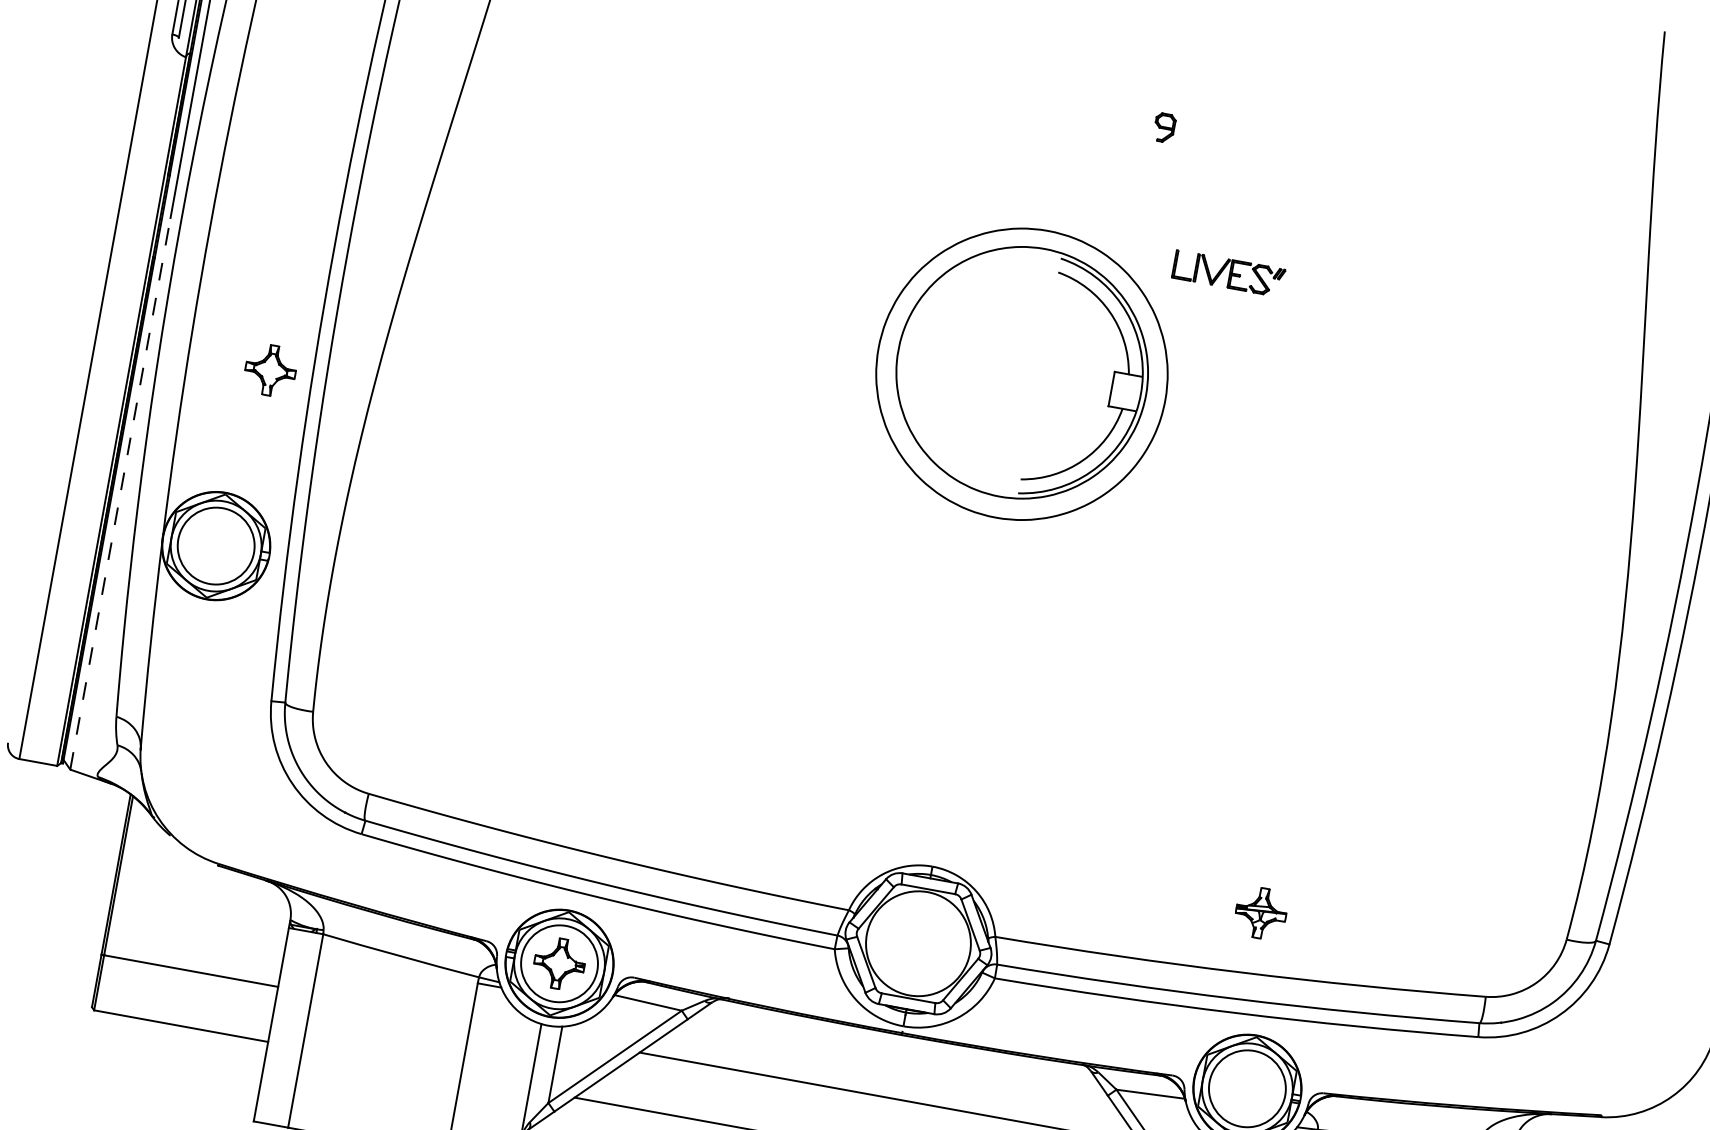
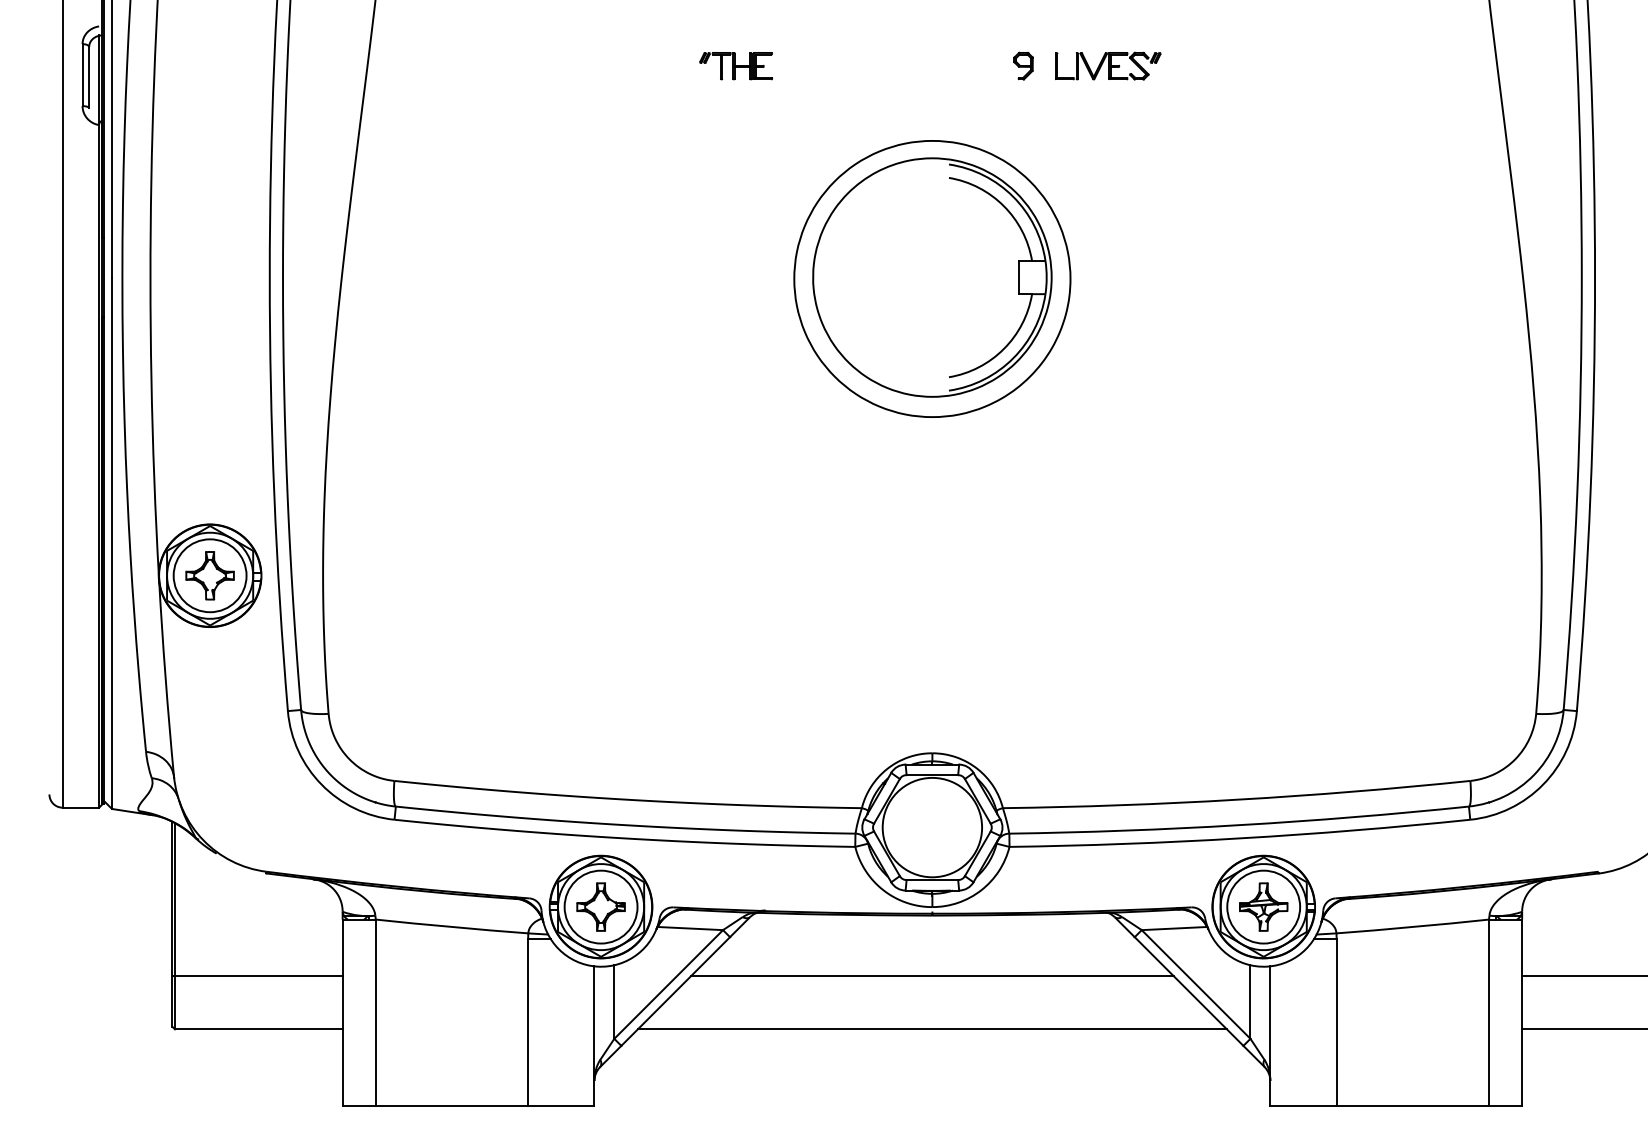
part: (858, 116) -> (736, 66), added
part: (1164, 127) -> (1023, 65), moved
part: (1229, 273) -> (1108, 65), moved
part: (270, 370) -> (209, 575), moved
line: (119, 493) -> (111, 543), dashed -> solid
part: (1260, 912) -> (1263, 906), moved

